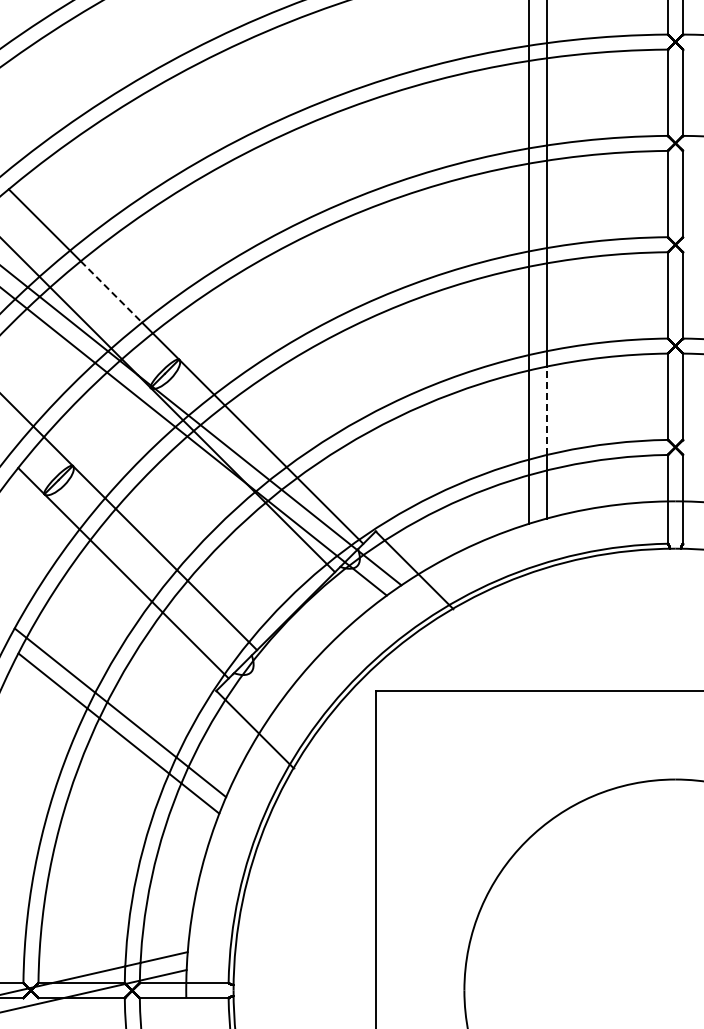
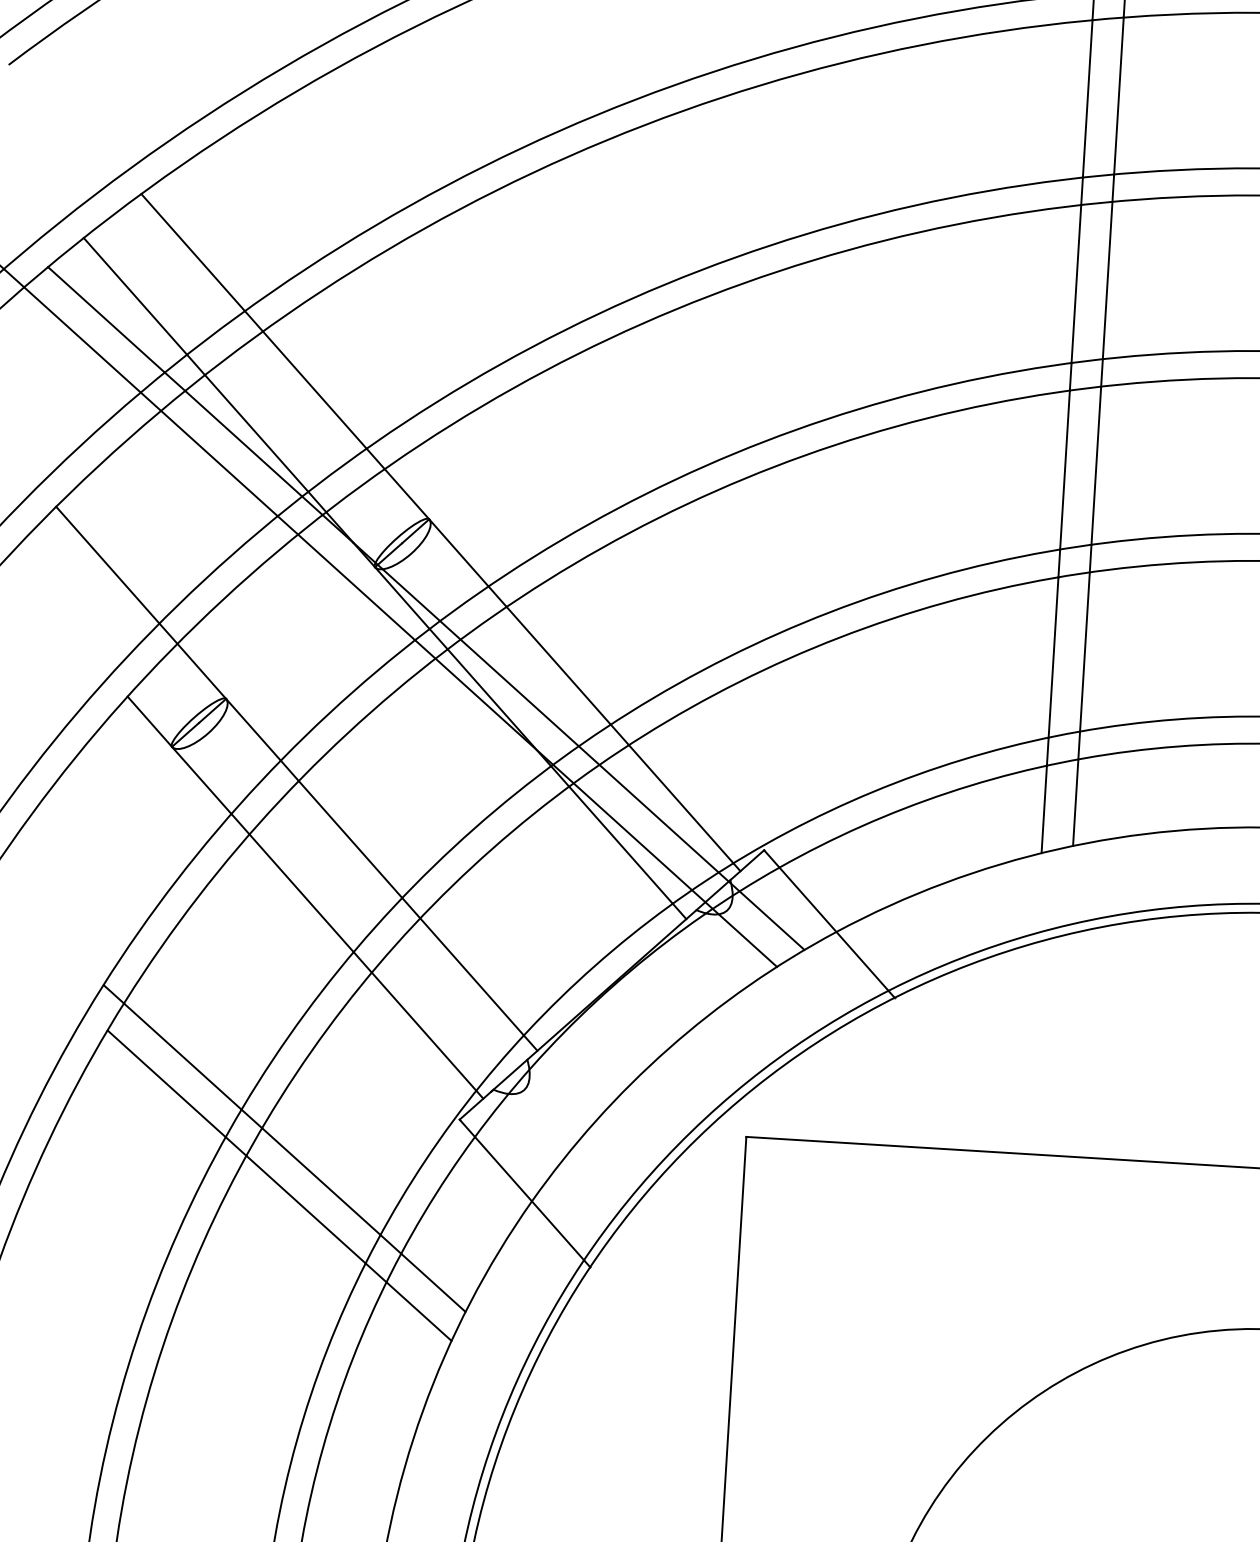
line: (111, 292) -> (314, 391), dashed -> solid
line: (546, 410) -> (1084, 651), dashed -> solid

